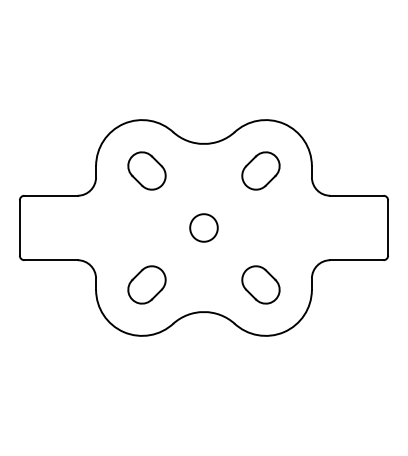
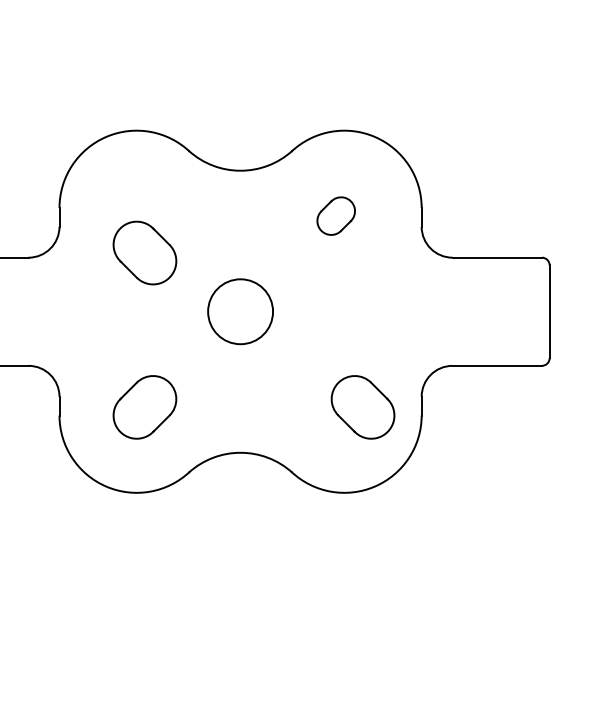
part: (146, 170) -> (144, 252), moved
part: (260, 170) -> (335, 215), size x0.6
circle: (203, 227) -> (239, 310), size x1.4
part: (260, 284) -> (362, 406), moved

